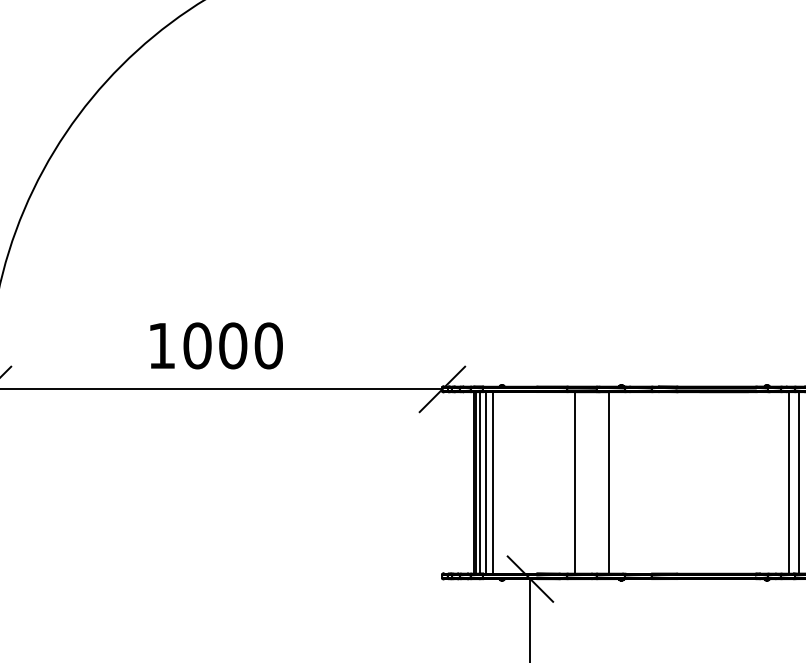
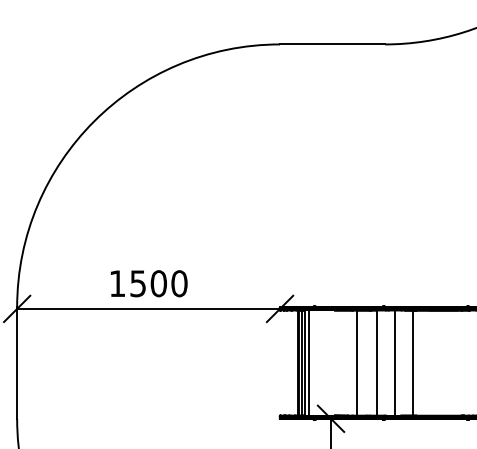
text: (198, 345) -> (138, 283), 1000 -> 1500
line: (641, 481) -> (395, 362), added
line: (672, 481) -> (413, 362), added

